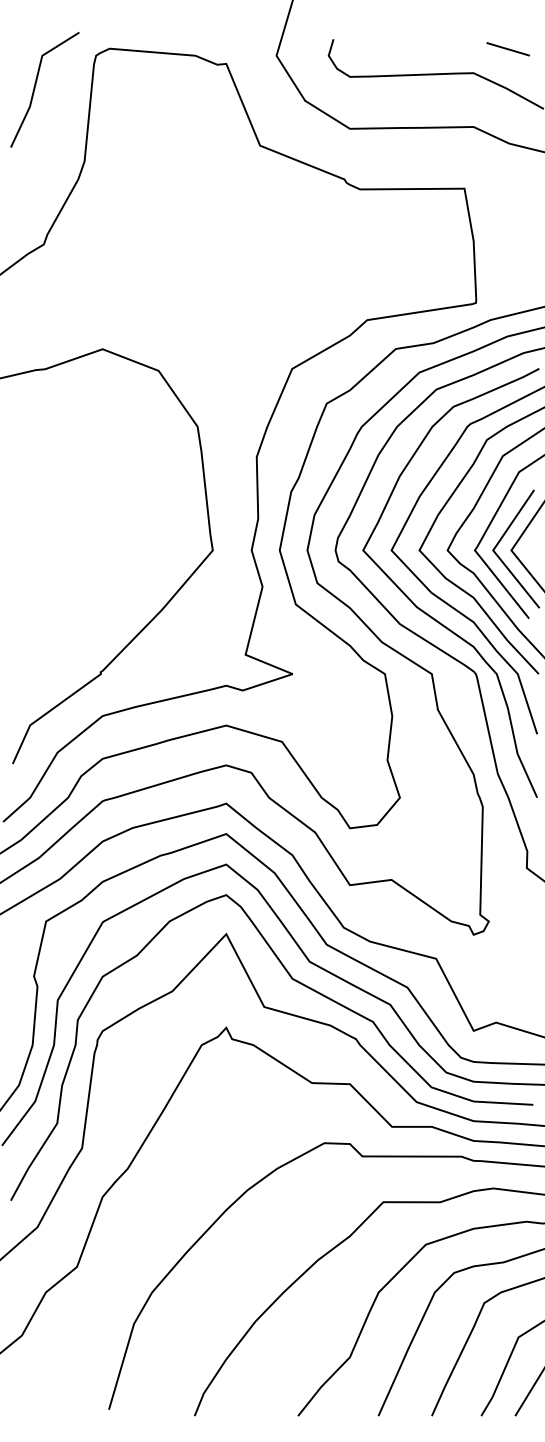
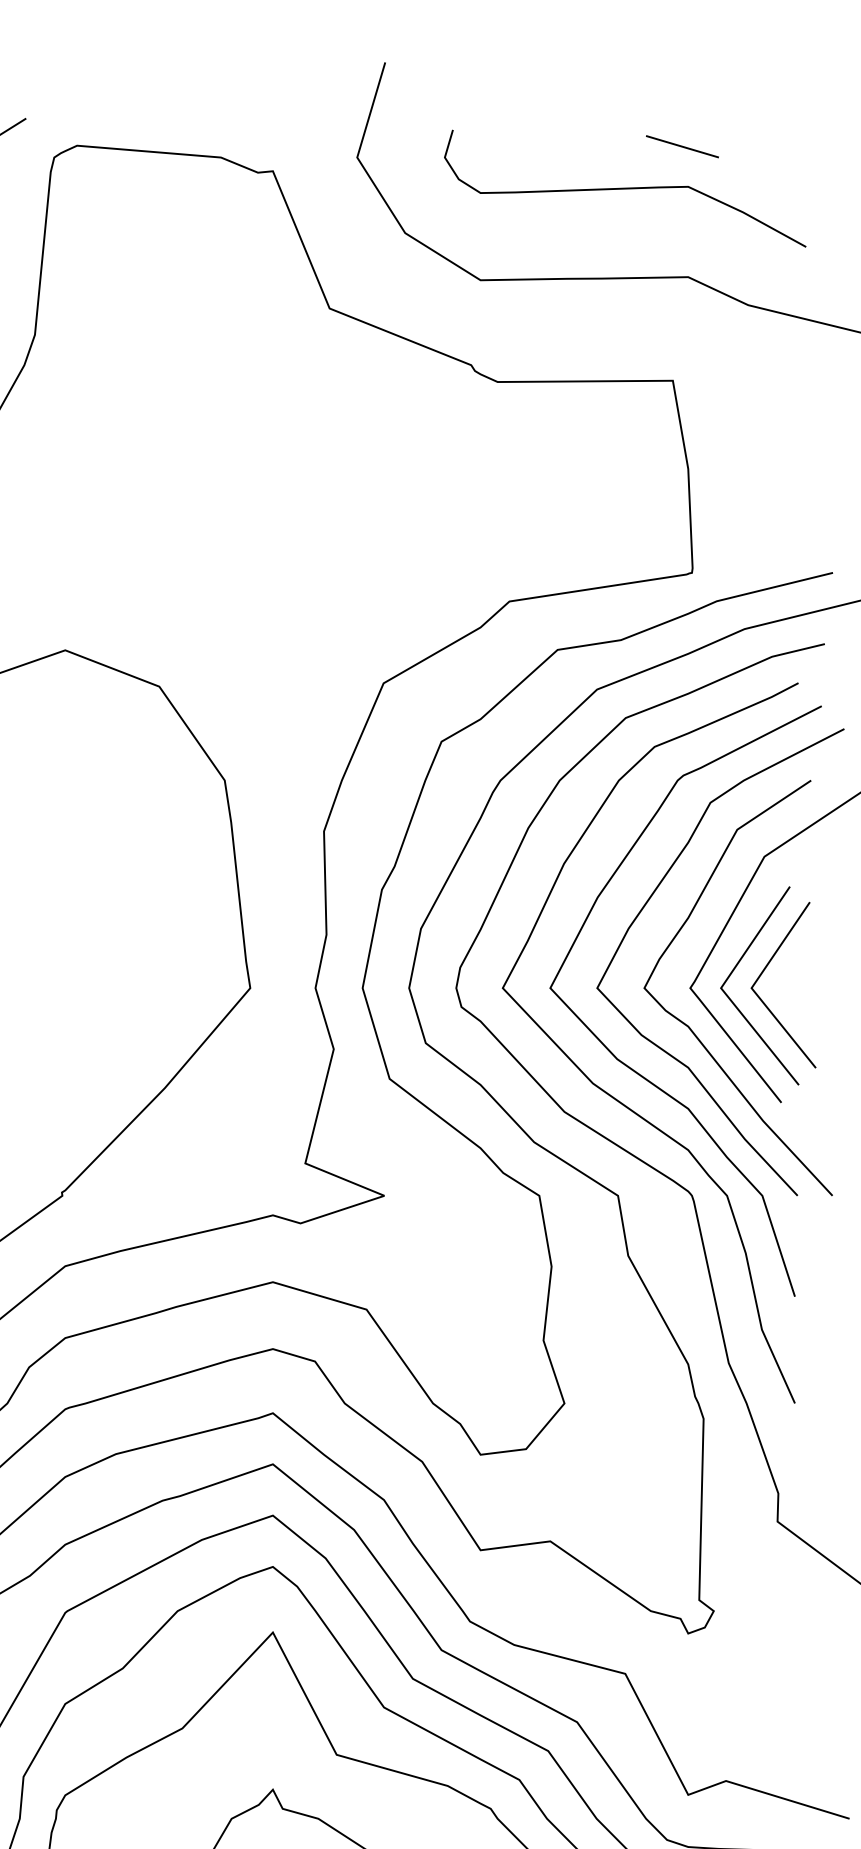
line: (507, 49) -> (681, 147), moved

